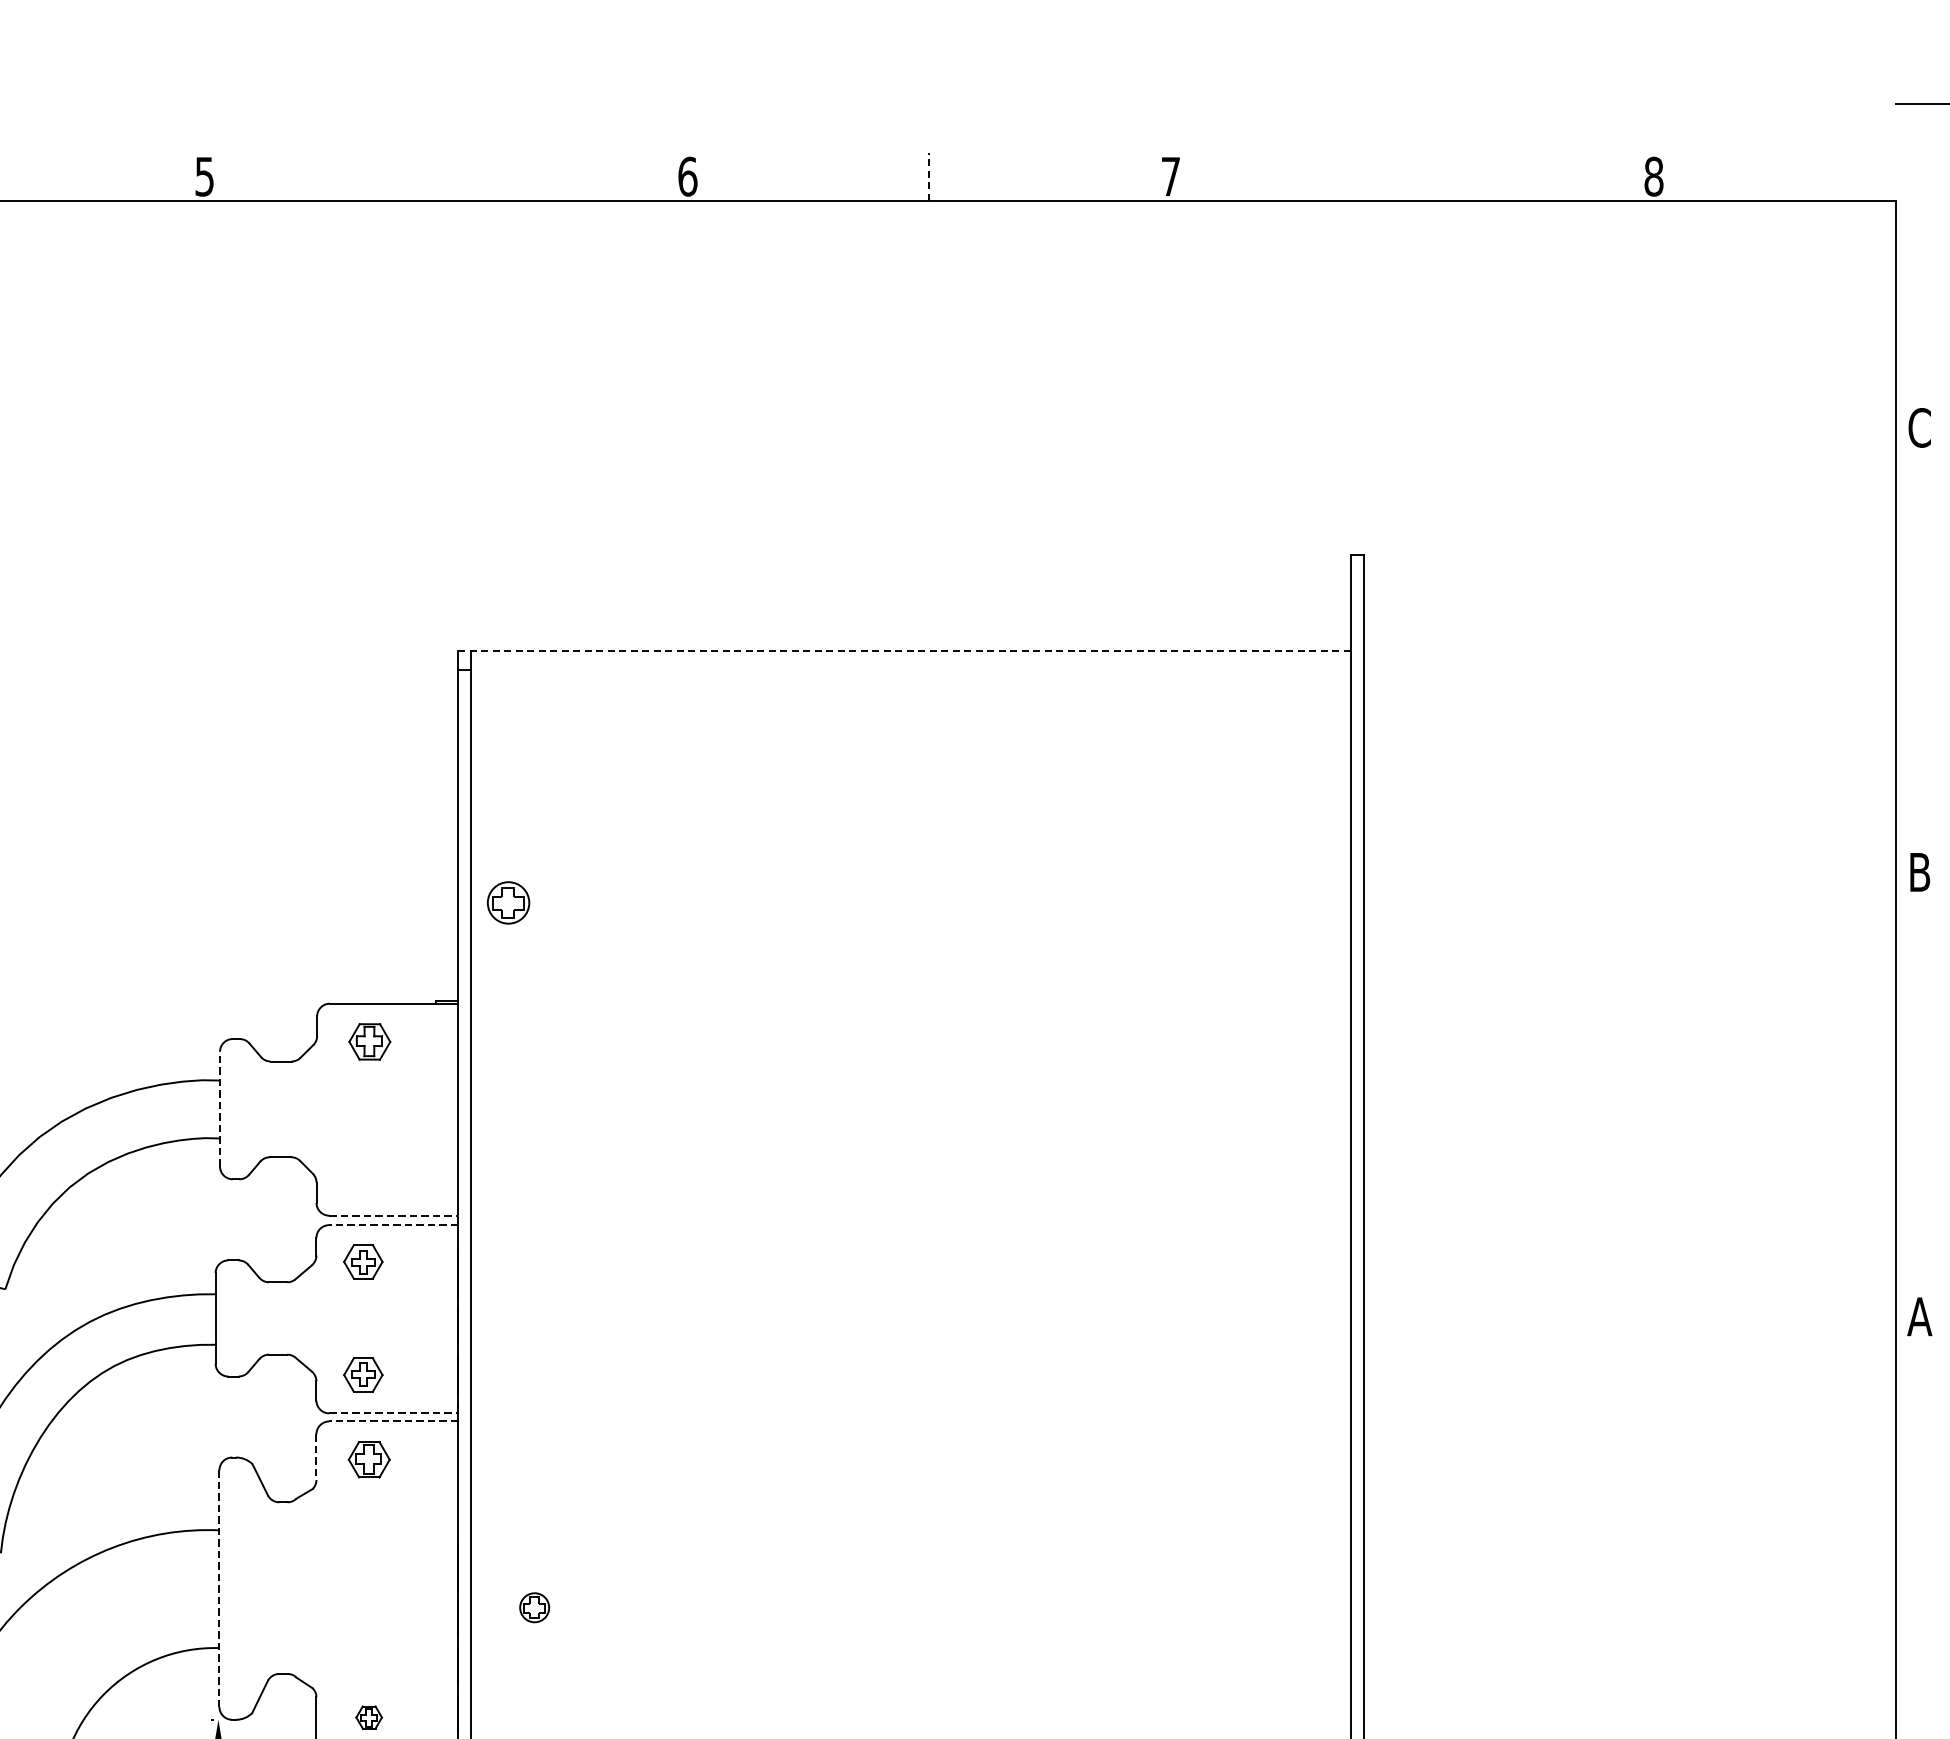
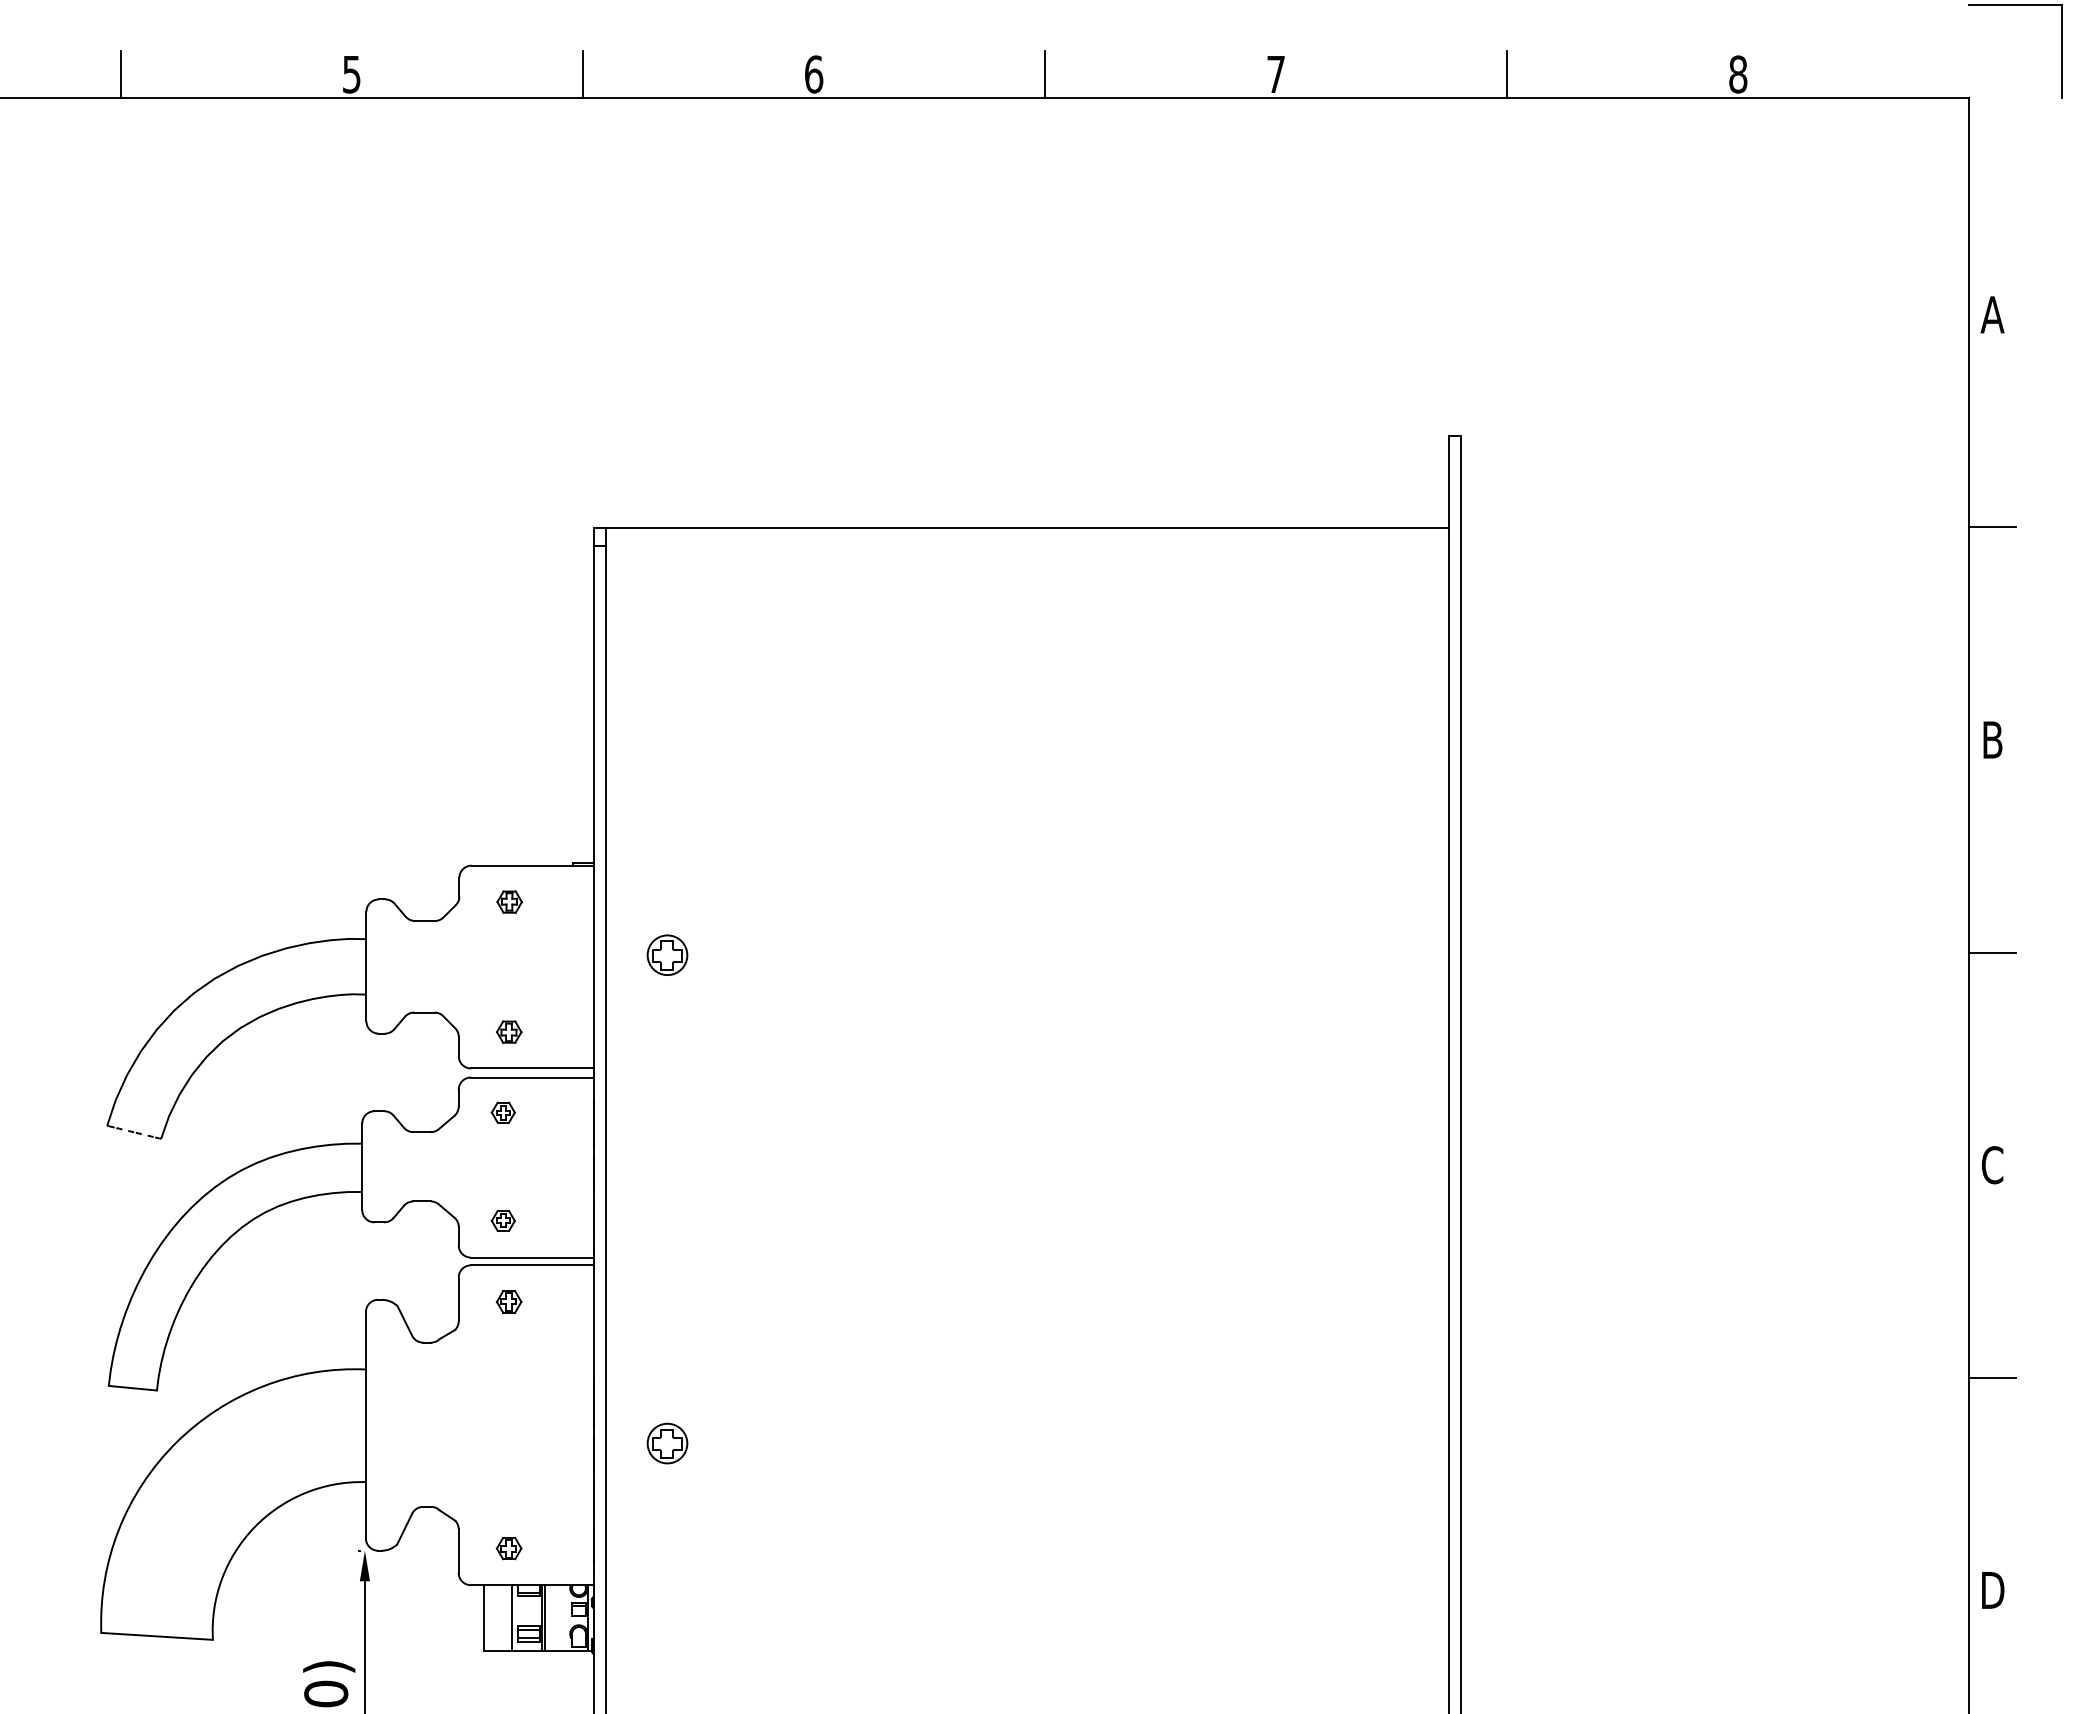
line: (446, 176) -> (583, 74), added
line: (929, 176) -> (1045, 74), dashed -> solid
line: (1412, 176) -> (1507, 74), added
text: (1919, 427) -> (1992, 314), C -> A
line: (905, 650) -> (1022, 527), dashed -> solid
line: (1919, 650) -> (1992, 527), added
part: (508, 902) -> (667, 954), moved
part: (369, 1041) -> (509, 901), size x0.62
line: (1919, 1094) -> (1992, 952), added
line: (220, 1109) -> (366, 966), dashed -> solid
part: (369, 1177) -> (509, 1031), added
line: (393, 1215) -> (532, 1068), dashed -> solid
line: (393, 1225) -> (532, 1077), dashed -> solid
part: (362, 1261) -> (502, 1112), size x0.62
text: (1919, 1317) -> (1992, 1165), A -> C
part: (362, 1374) -> (502, 1220), size x0.62
line: (393, 1413) -> (532, 1257), dashed -> solid
line: (393, 1421) -> (532, 1265), dashed -> solid
line: (316, 1457) -> (458, 1299), dashed -> solid
part: (368, 1459) -> (508, 1301), size x0.62
line: (1919, 1538) -> (1992, 1377), added
line: (219, 1588) -> (365, 1425), dashed -> solid
part: (534, 1607) -> (667, 1443), size x1.43

